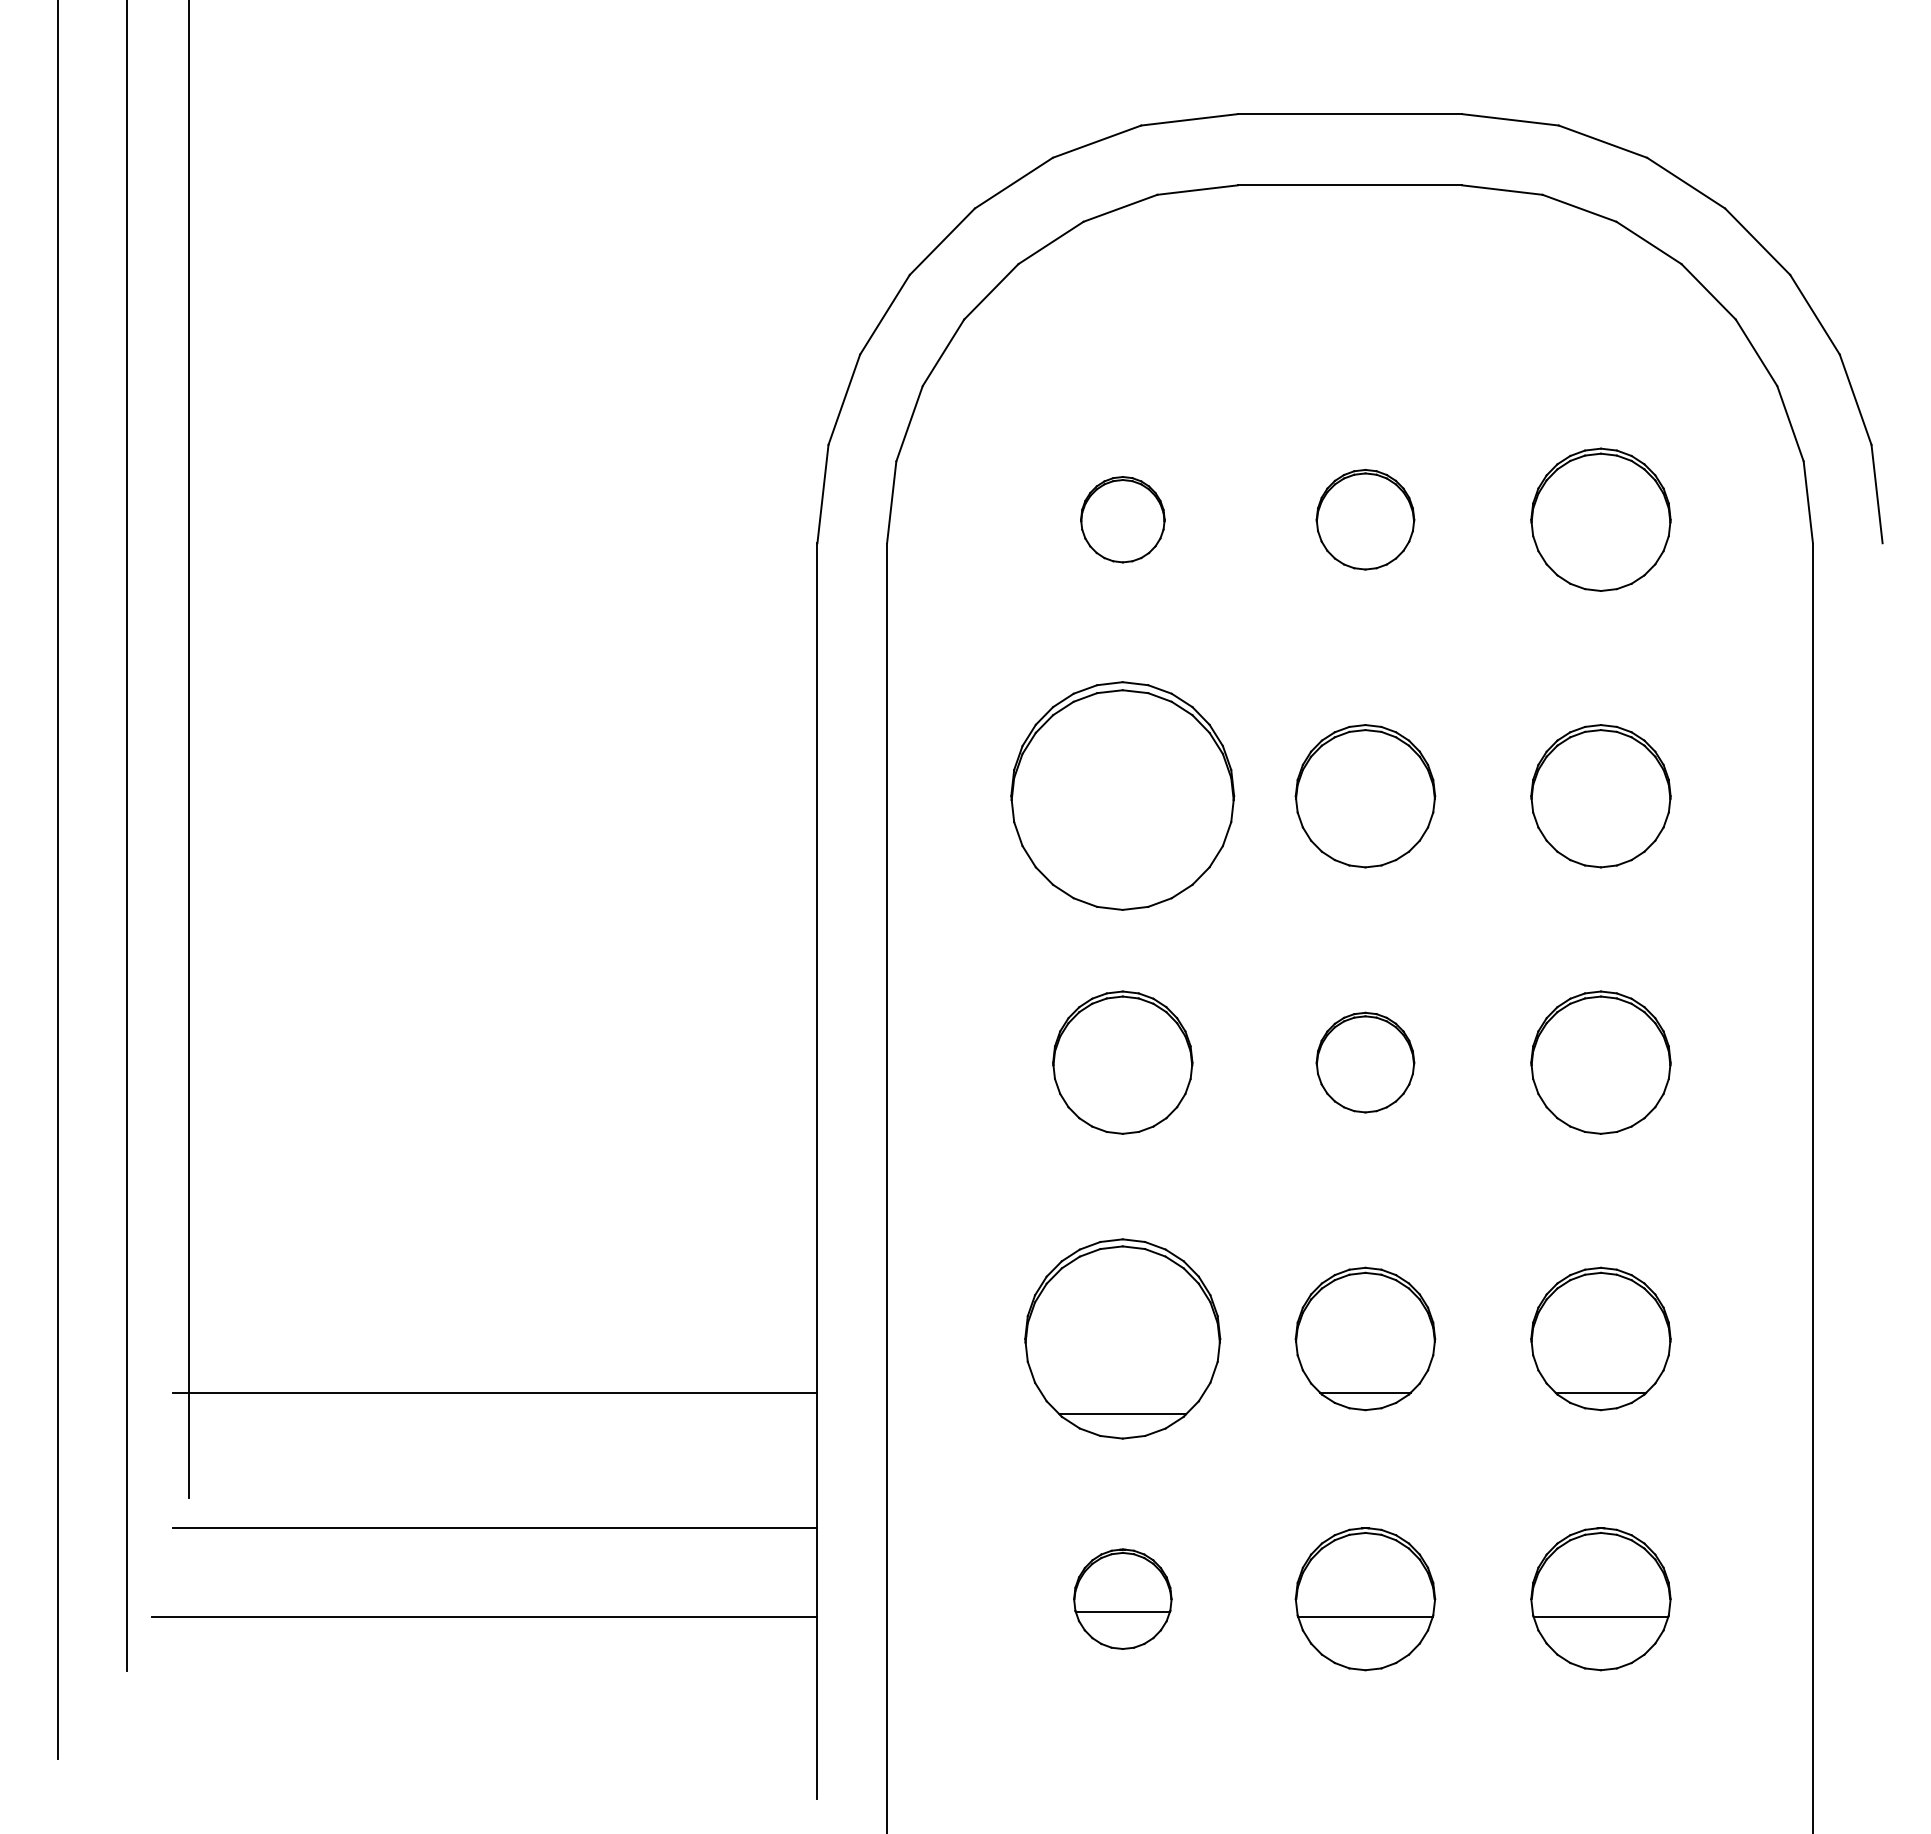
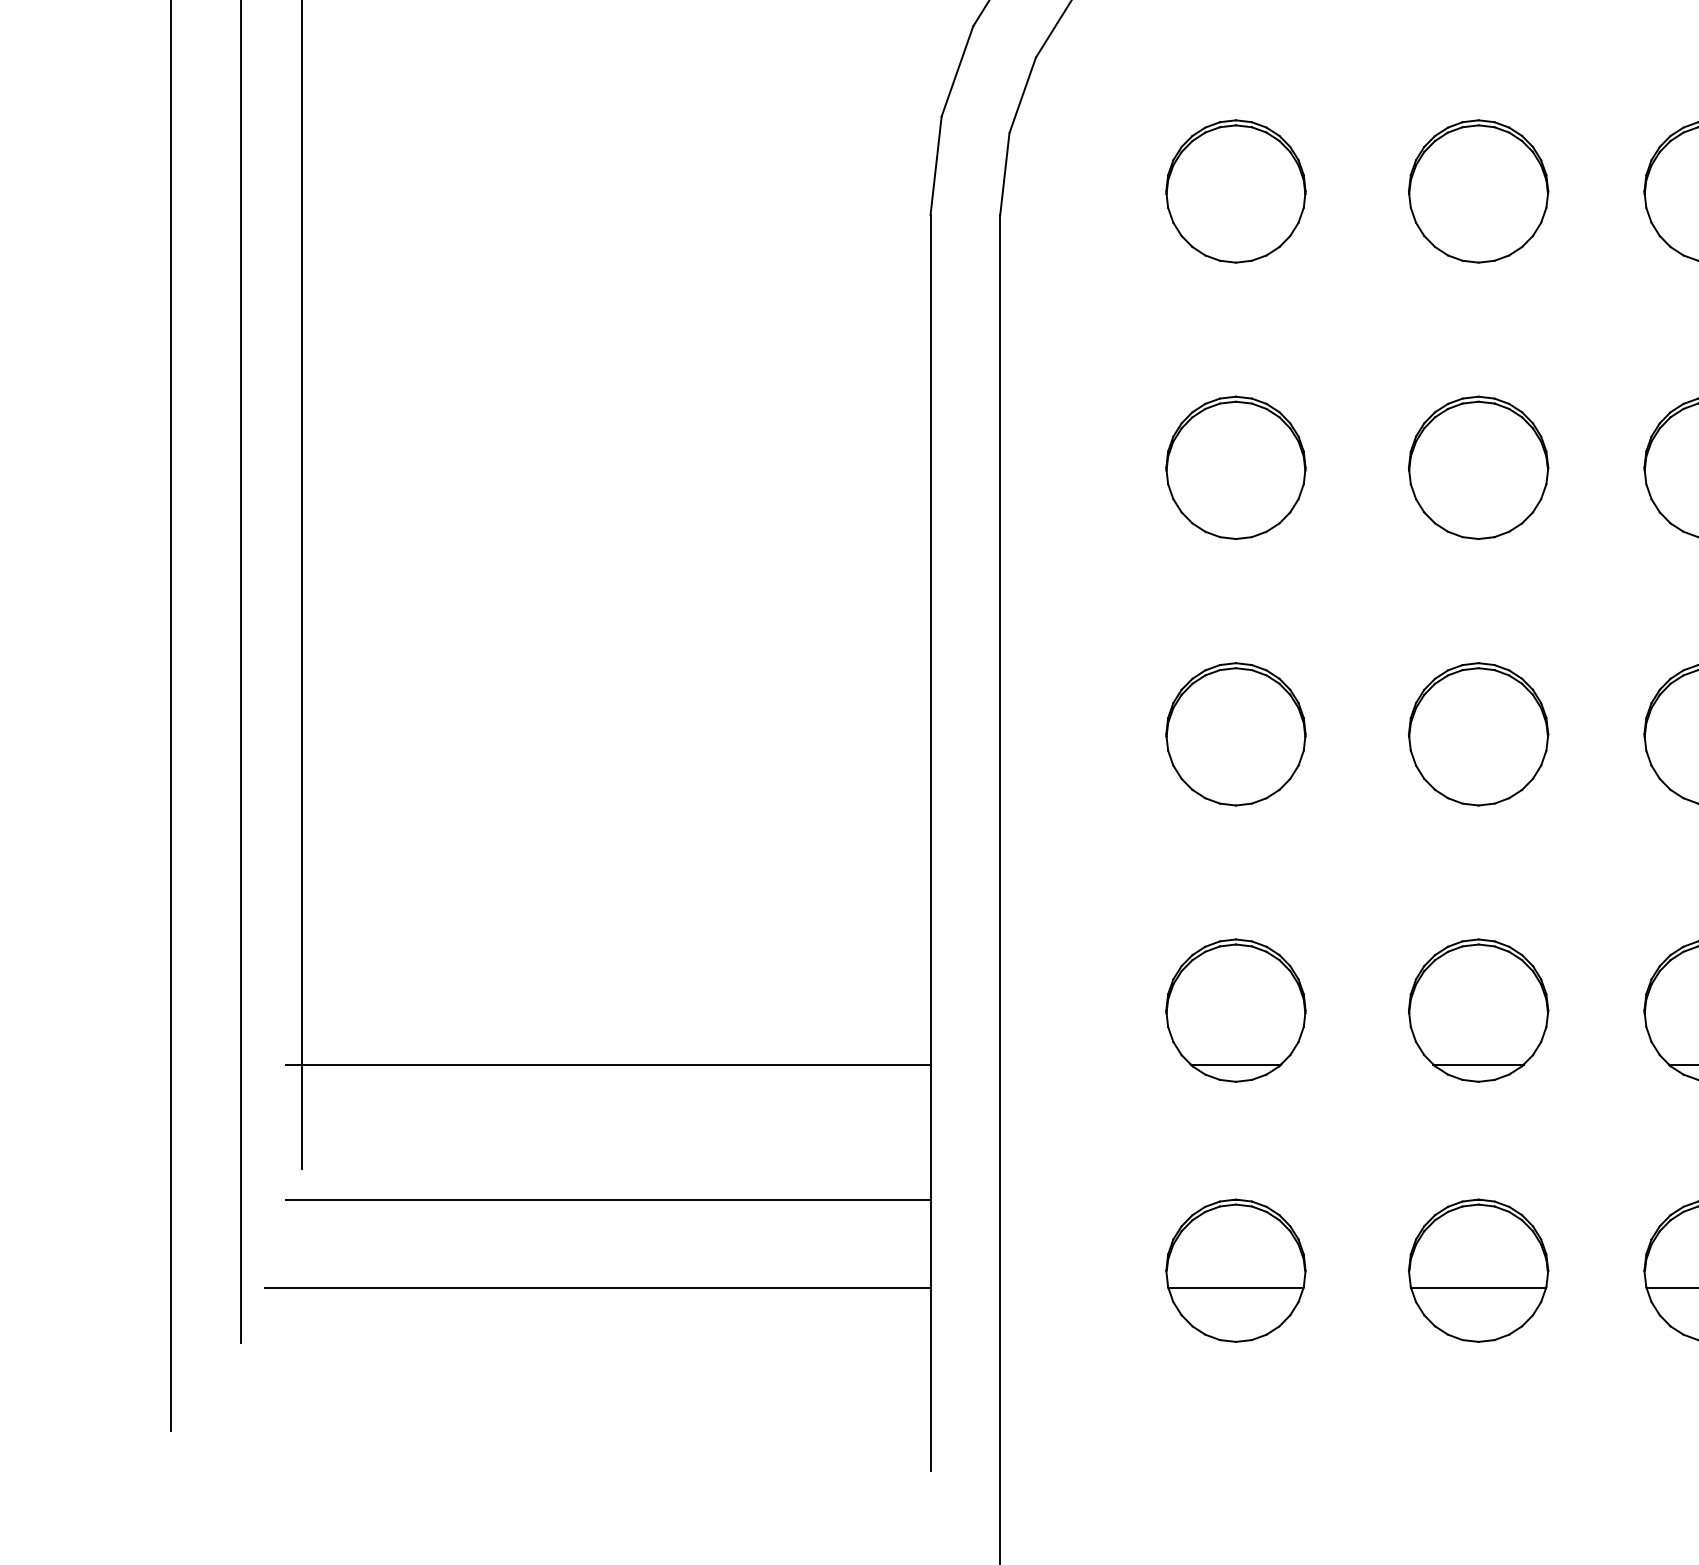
part: (1122, 519) -> (1235, 191), size x1.67
part: (1365, 519) -> (1478, 191), size x1.43
part: (1122, 796) -> (1235, 468), size x0.62
part: (1365, 1062) -> (1478, 734), size x1.43
part: (1122, 1338) -> (1235, 1010), size x0.71
part: (1122, 1599) -> (1235, 1271), size x1.43

